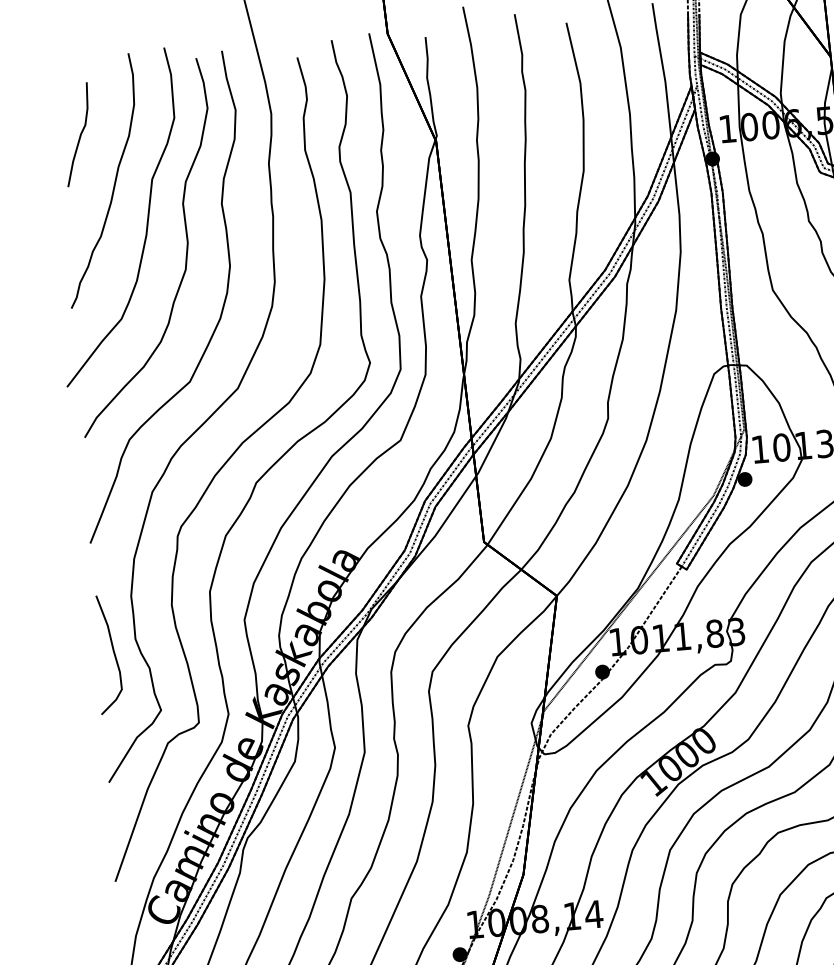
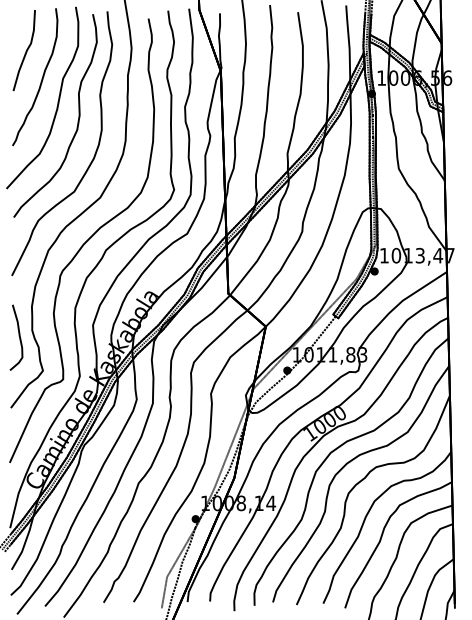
part: (76, 134) -> (23, 50), size x1.43

